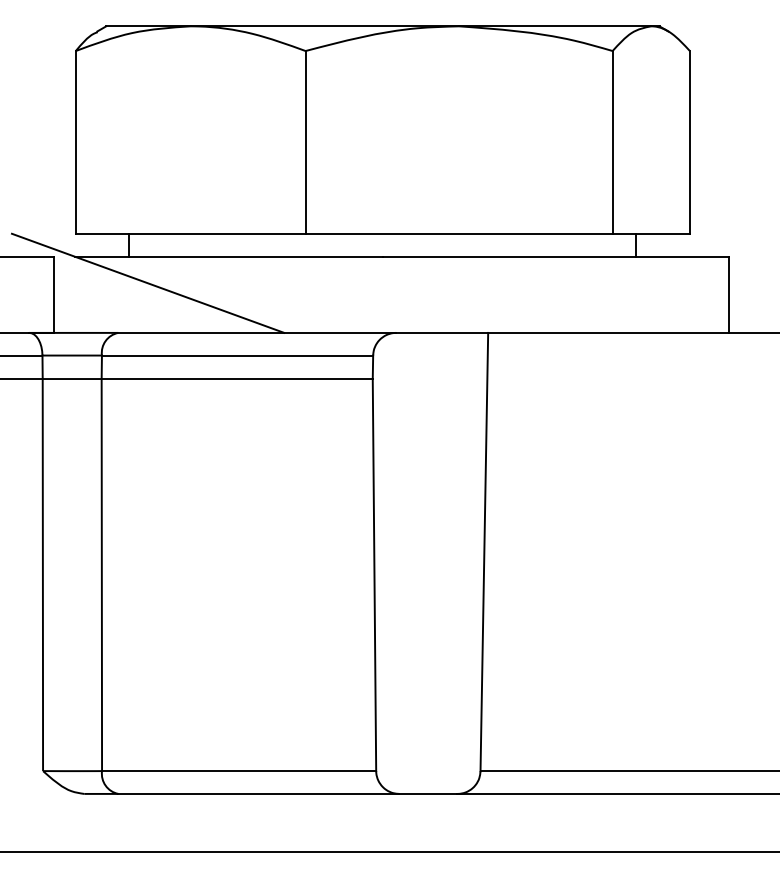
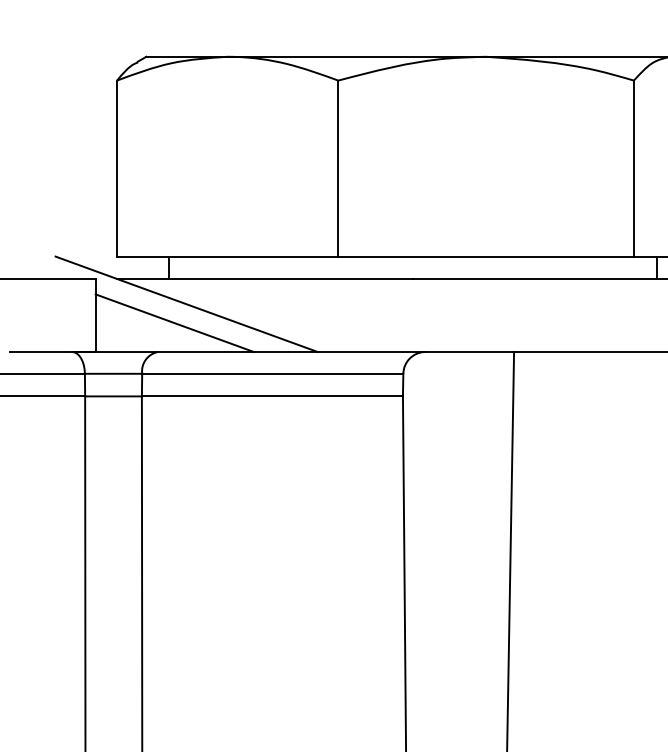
line: (135, 302) -> (174, 322), added

